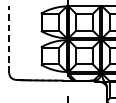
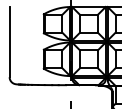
line: (9, 39) -> (9, 41), dashed -> solid

